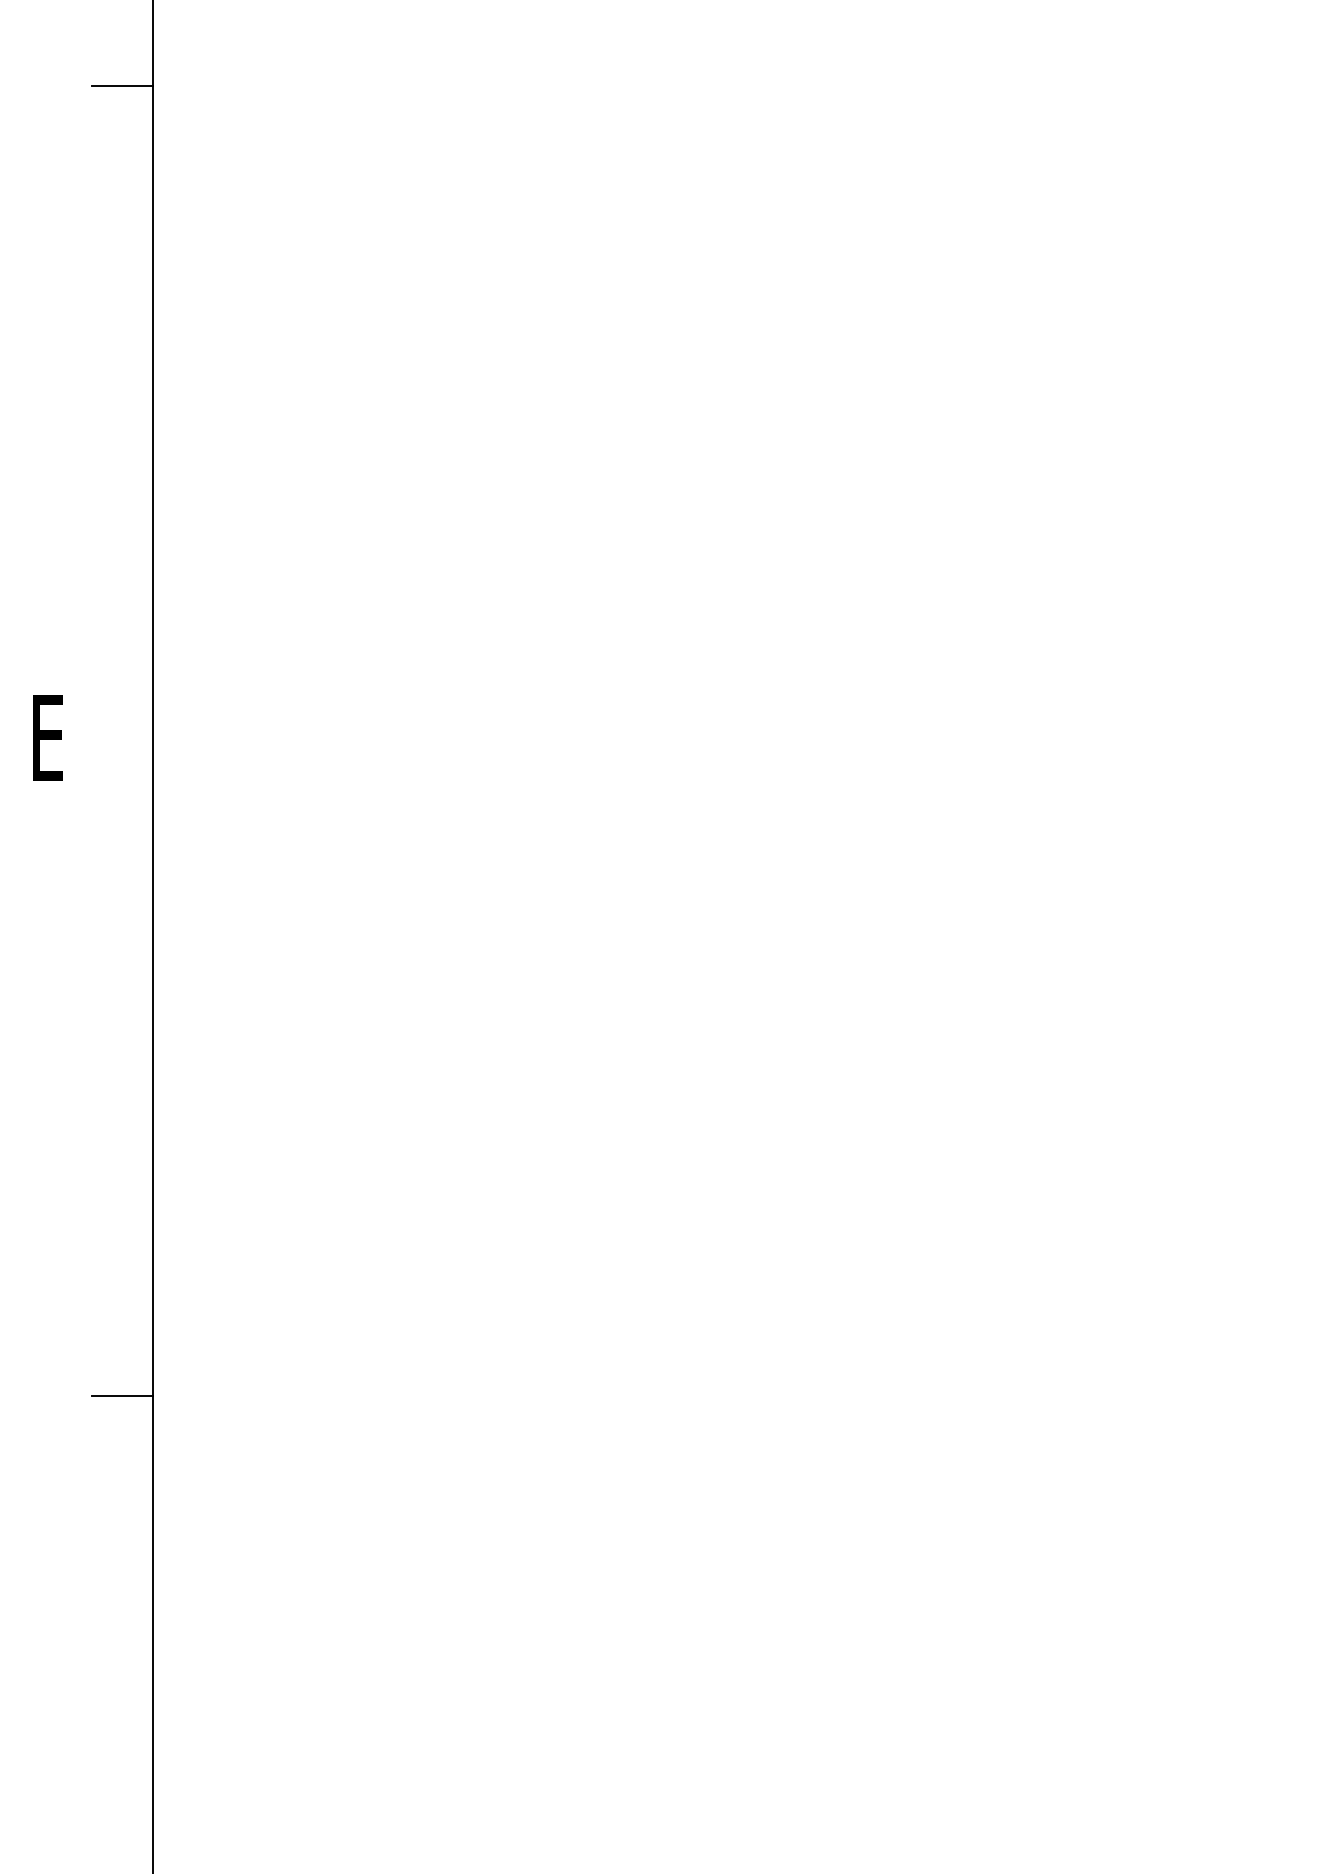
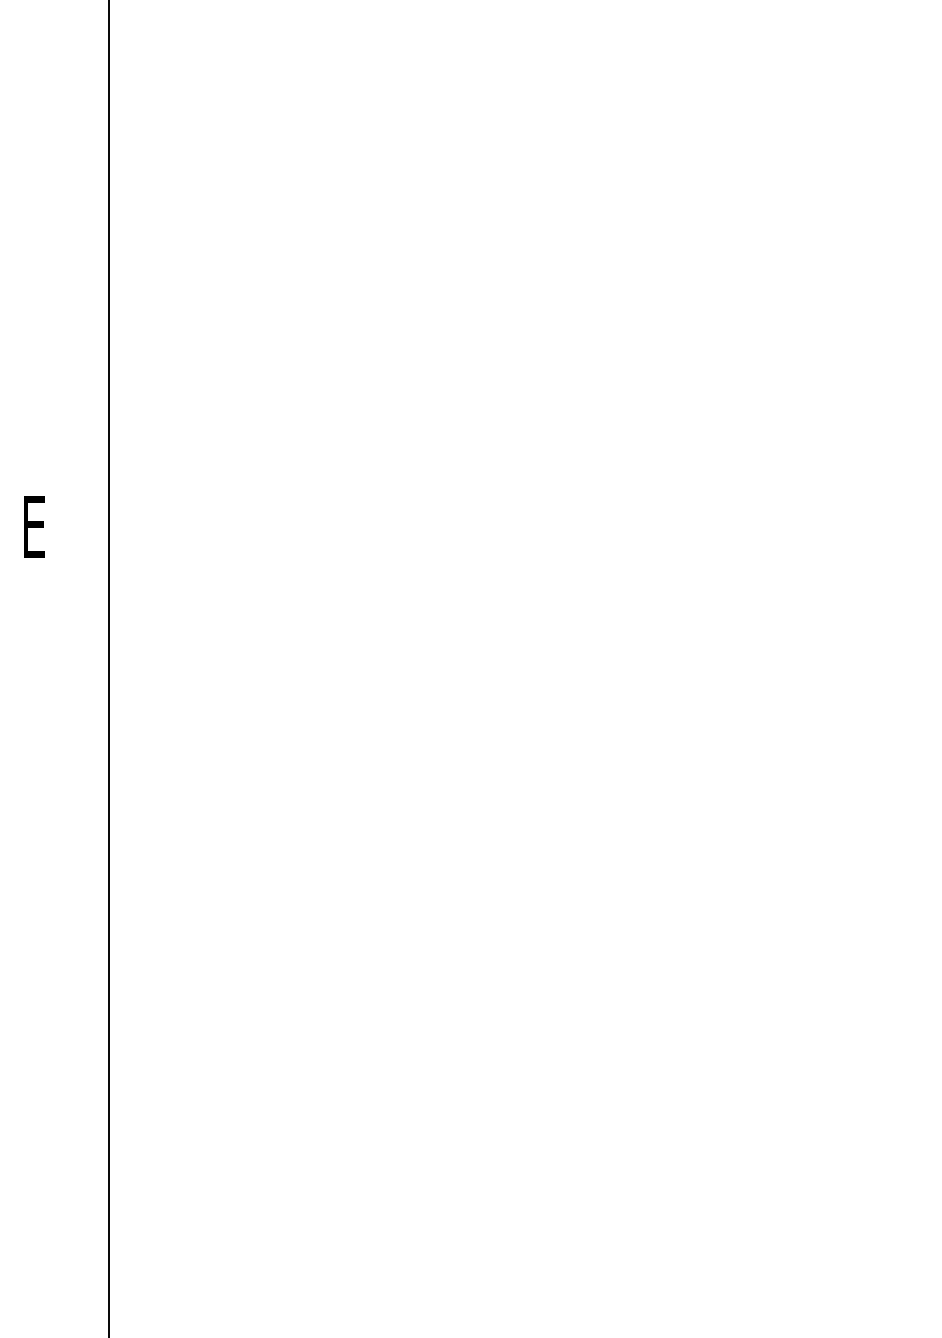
line: (122, 85) -> (87, 60), removed
line: (122, 1396) -> (87, 997), removed

